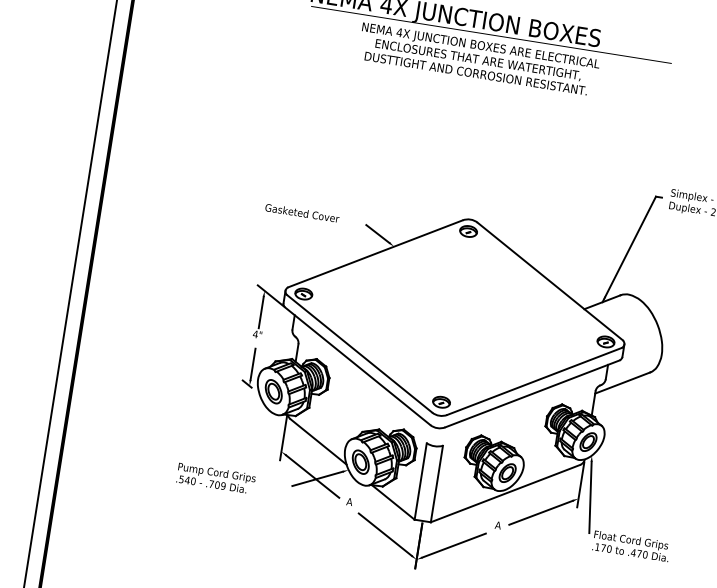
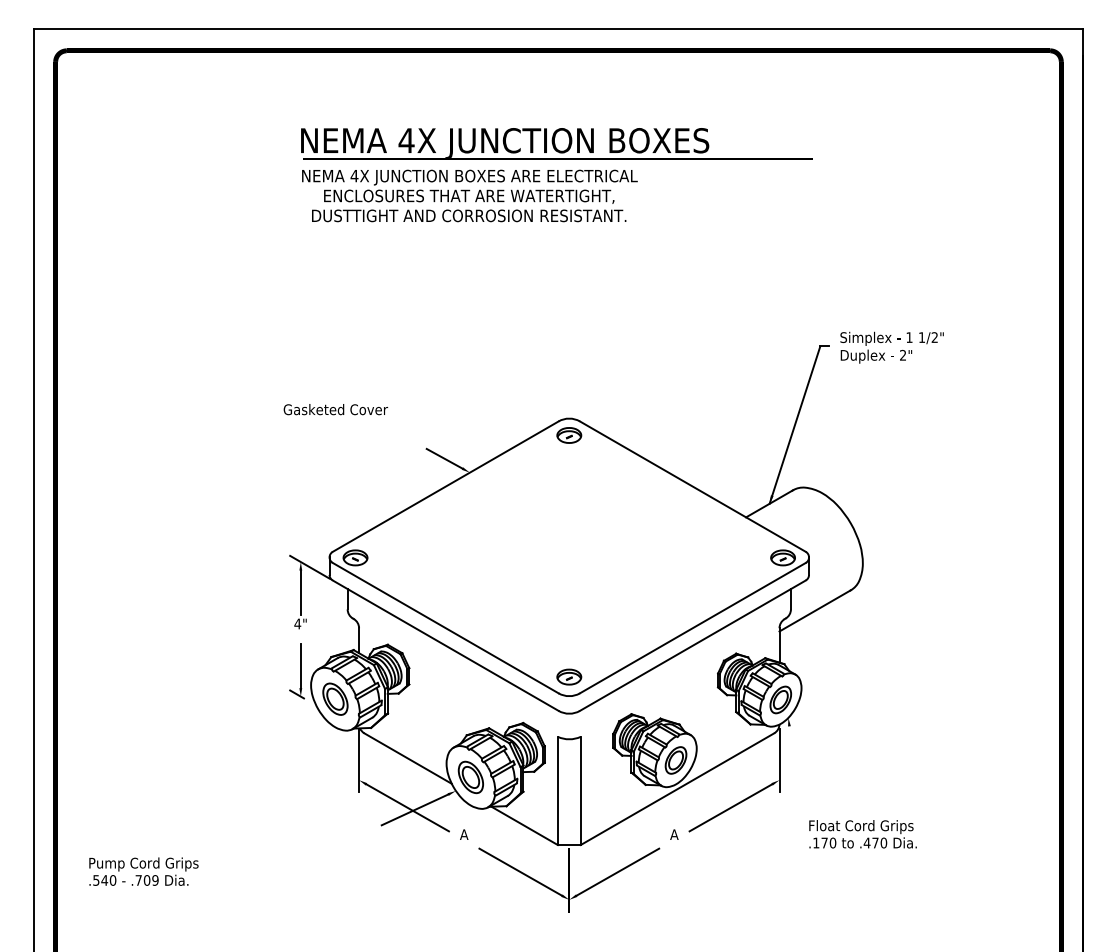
text: (478, 59) -> (469, 195), moved
text: (302, 213) -> (335, 409), moved
text: (215, 478) -> (143, 871), moved
line: (590, 497) -> (795, 775), removed

